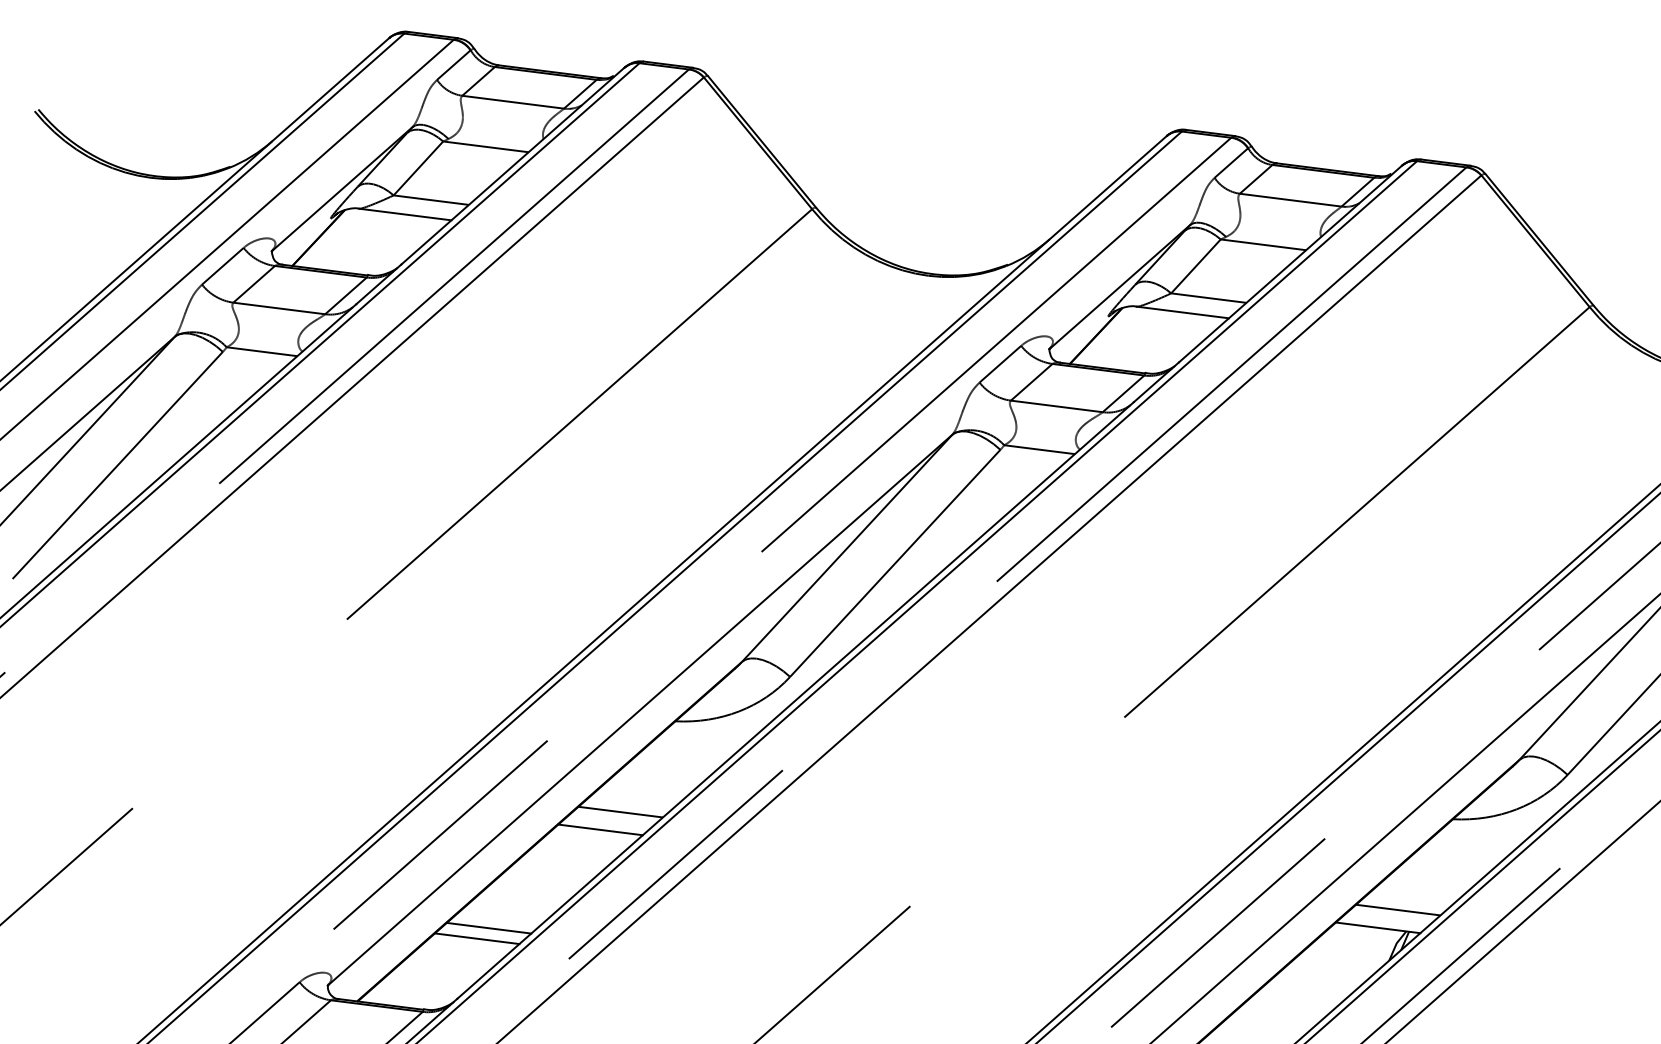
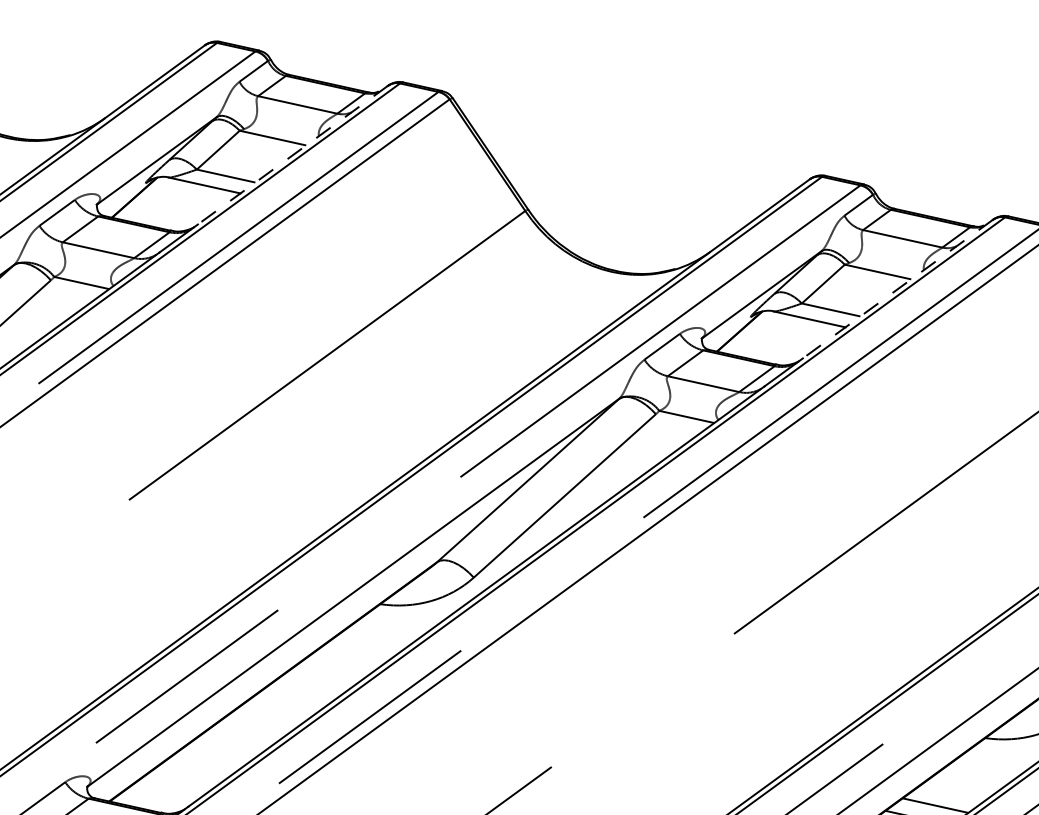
line: (513, 166) -> (293, 155), solid -> dashed
line: (1290, 263) -> (897, 288), solid -> dashed
line: (620, 811) -> (330, 671), removed
line: (600, 829) -> (313, 683), removed
line: (488, 927) -> (218, 752), removed
line: (476, 938) -> (207, 760), removed

